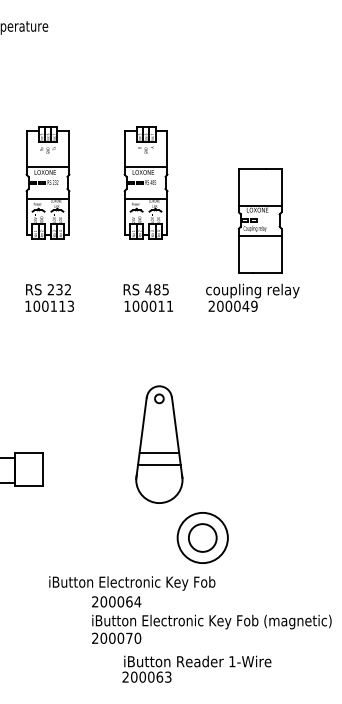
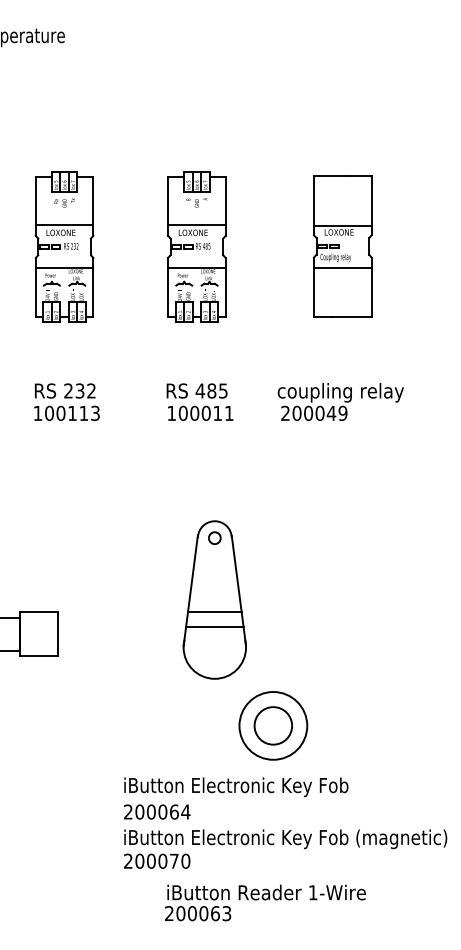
part: (259, 220) -> (341, 246), moved
text: (132, 583) -> (236, 787), moved

